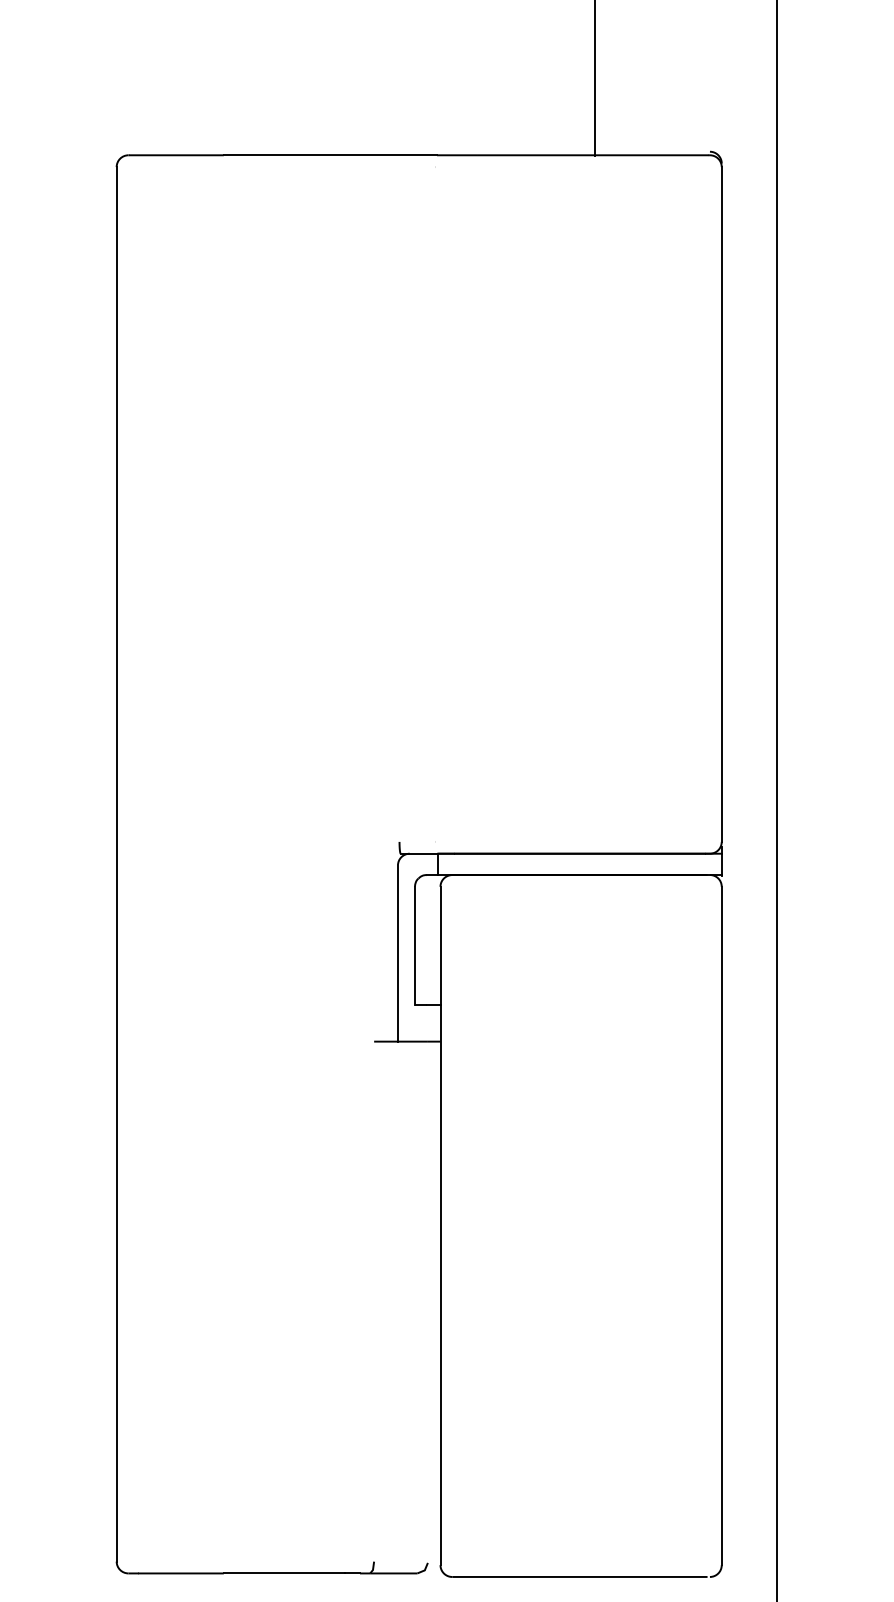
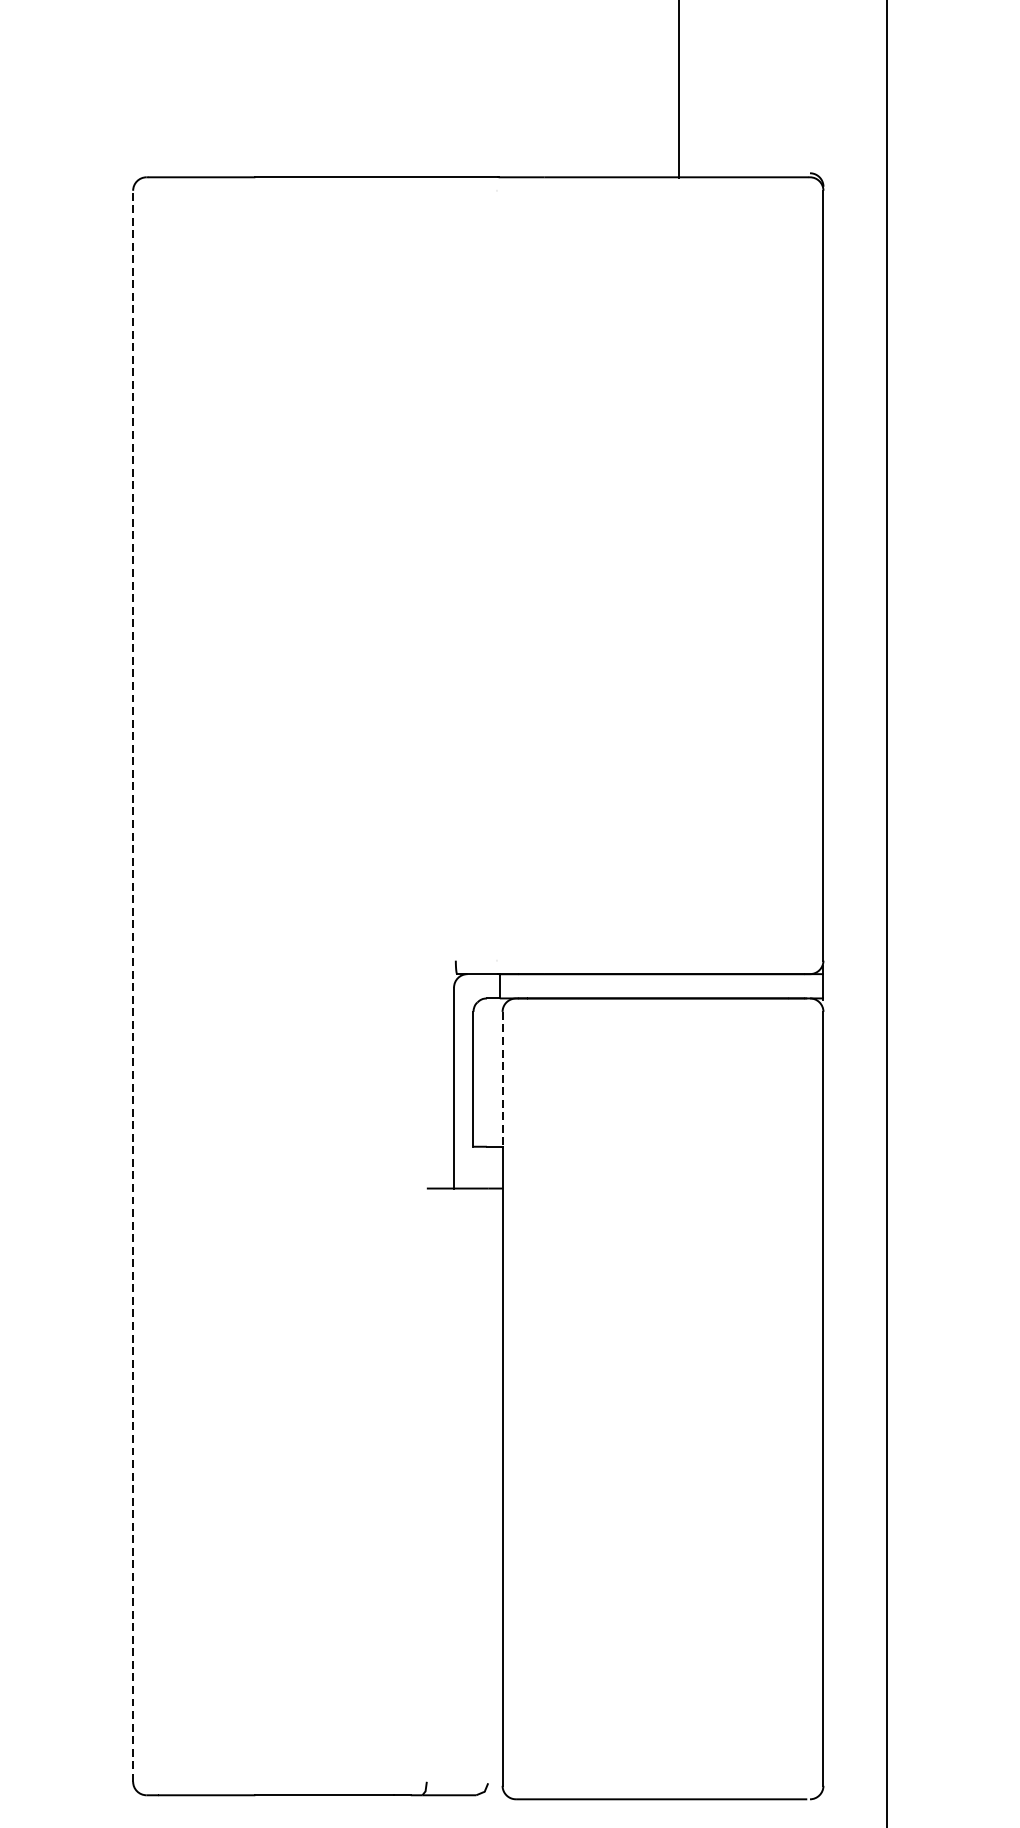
line: (116, 863) -> (132, 985), solid -> dashed
line: (440, 946) -> (502, 1080), solid -> dashed

